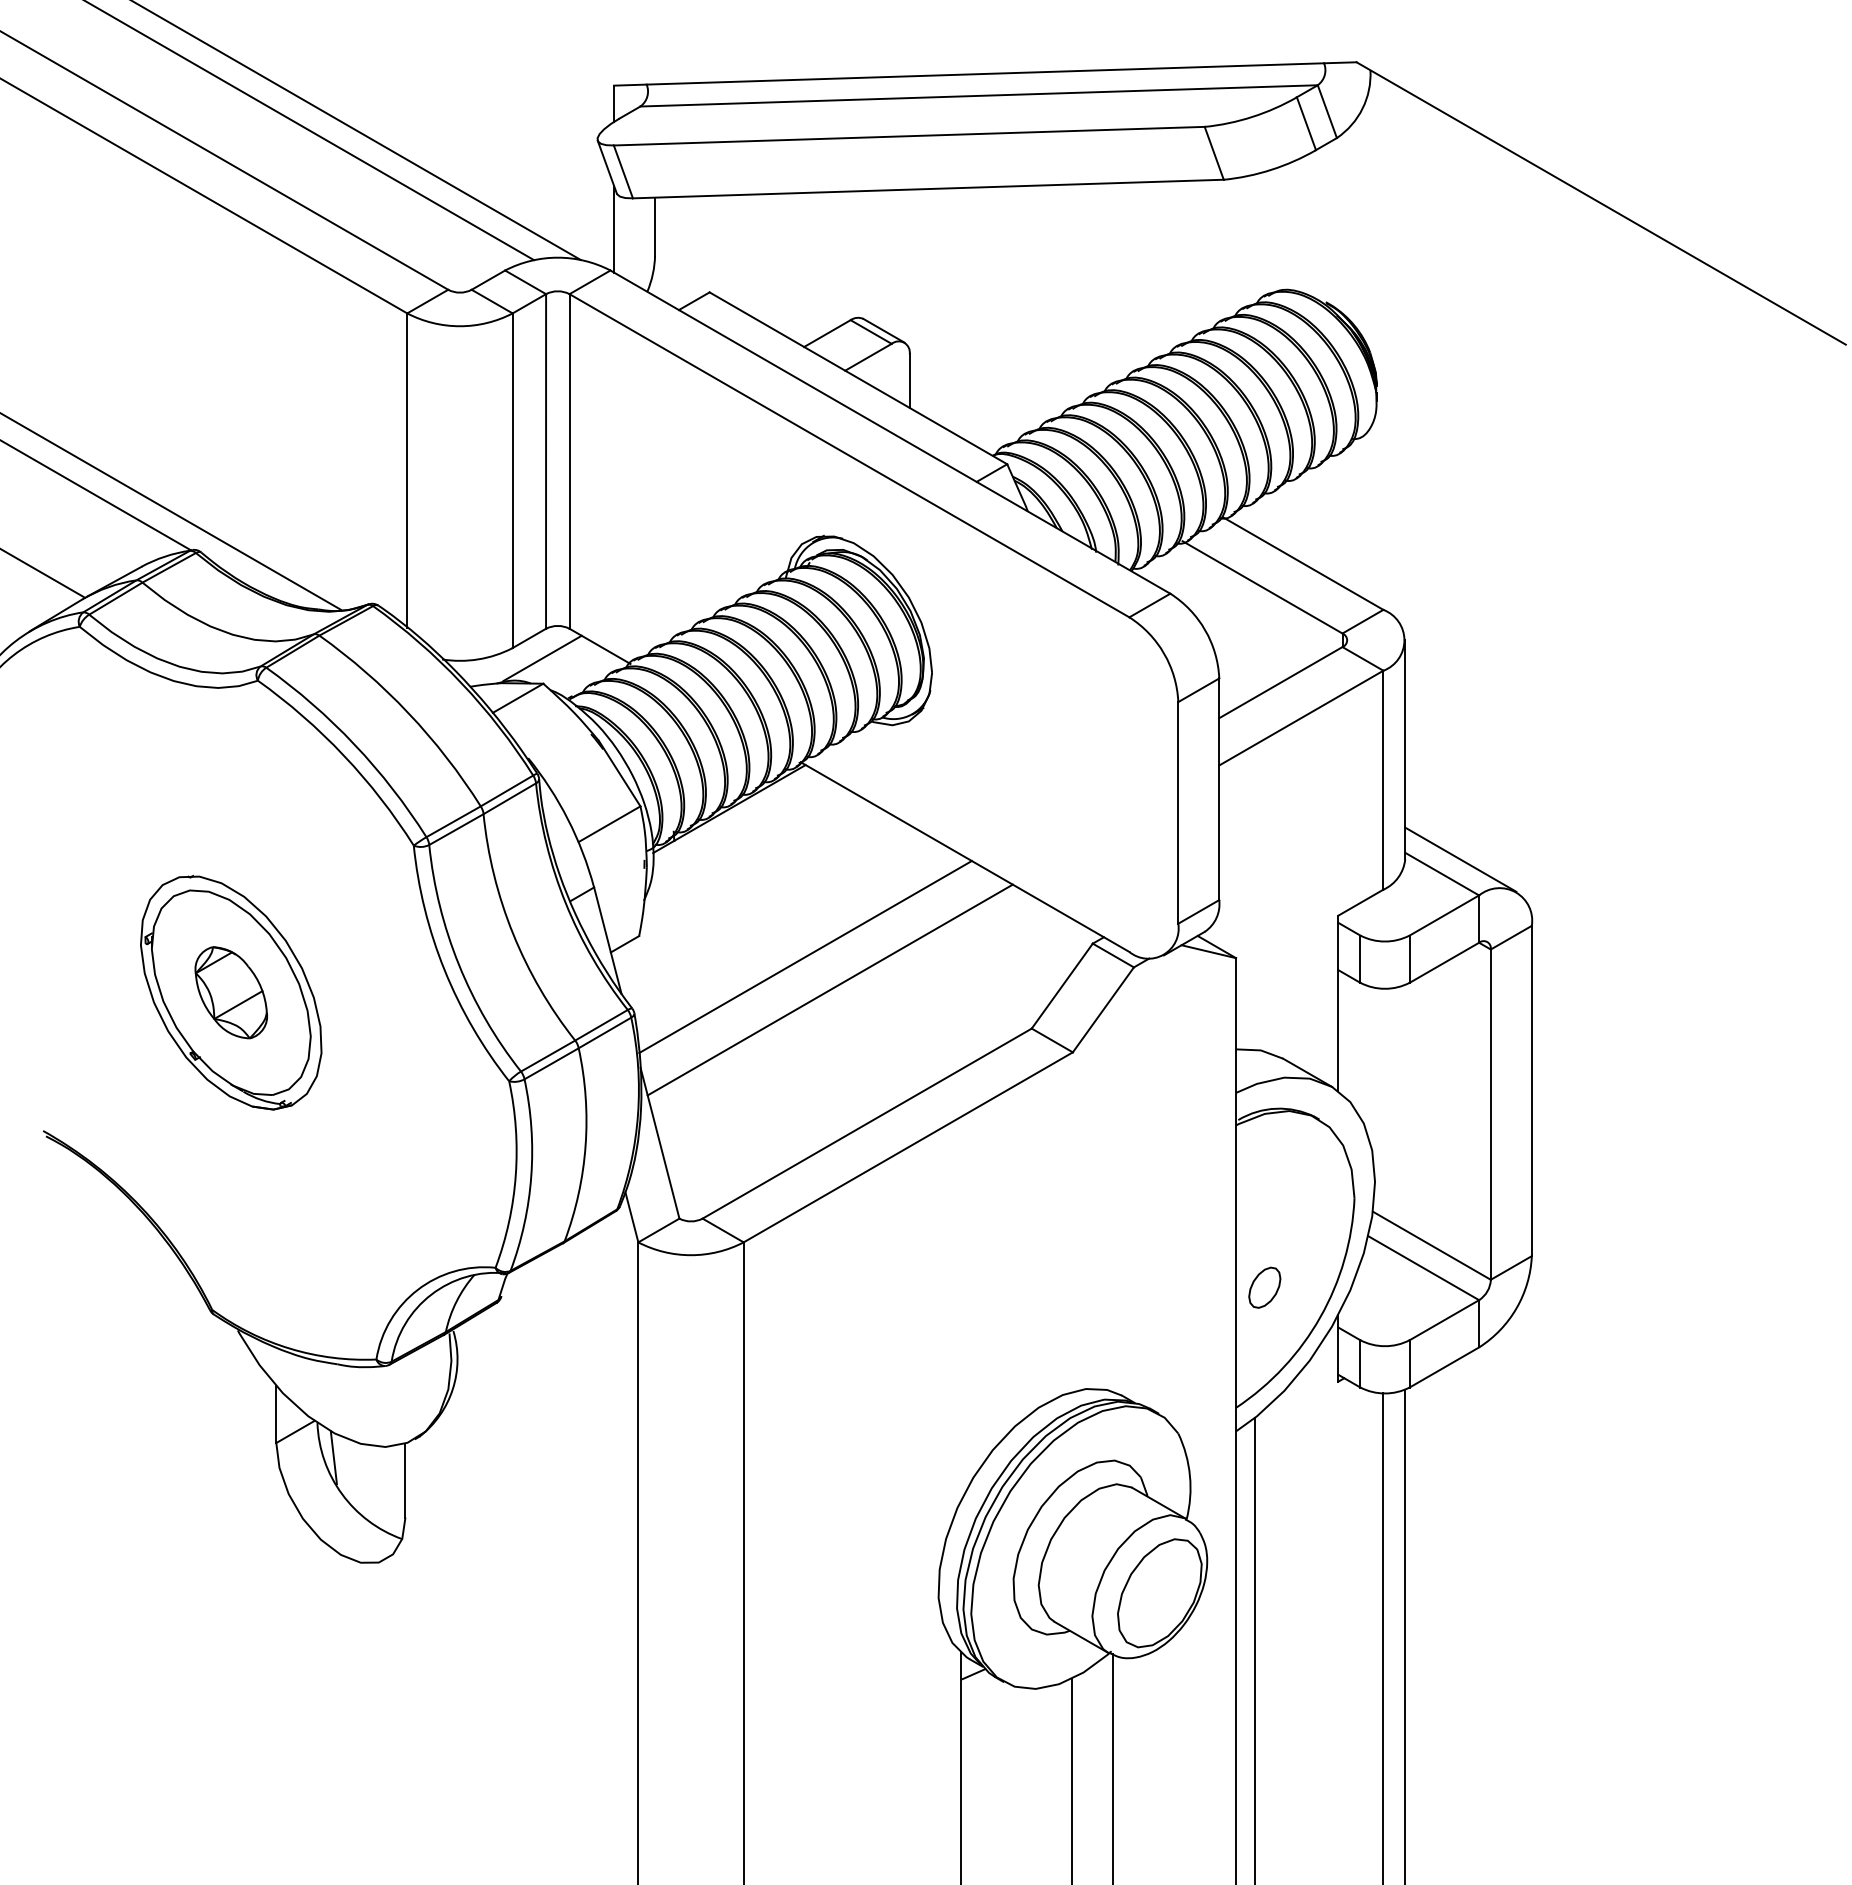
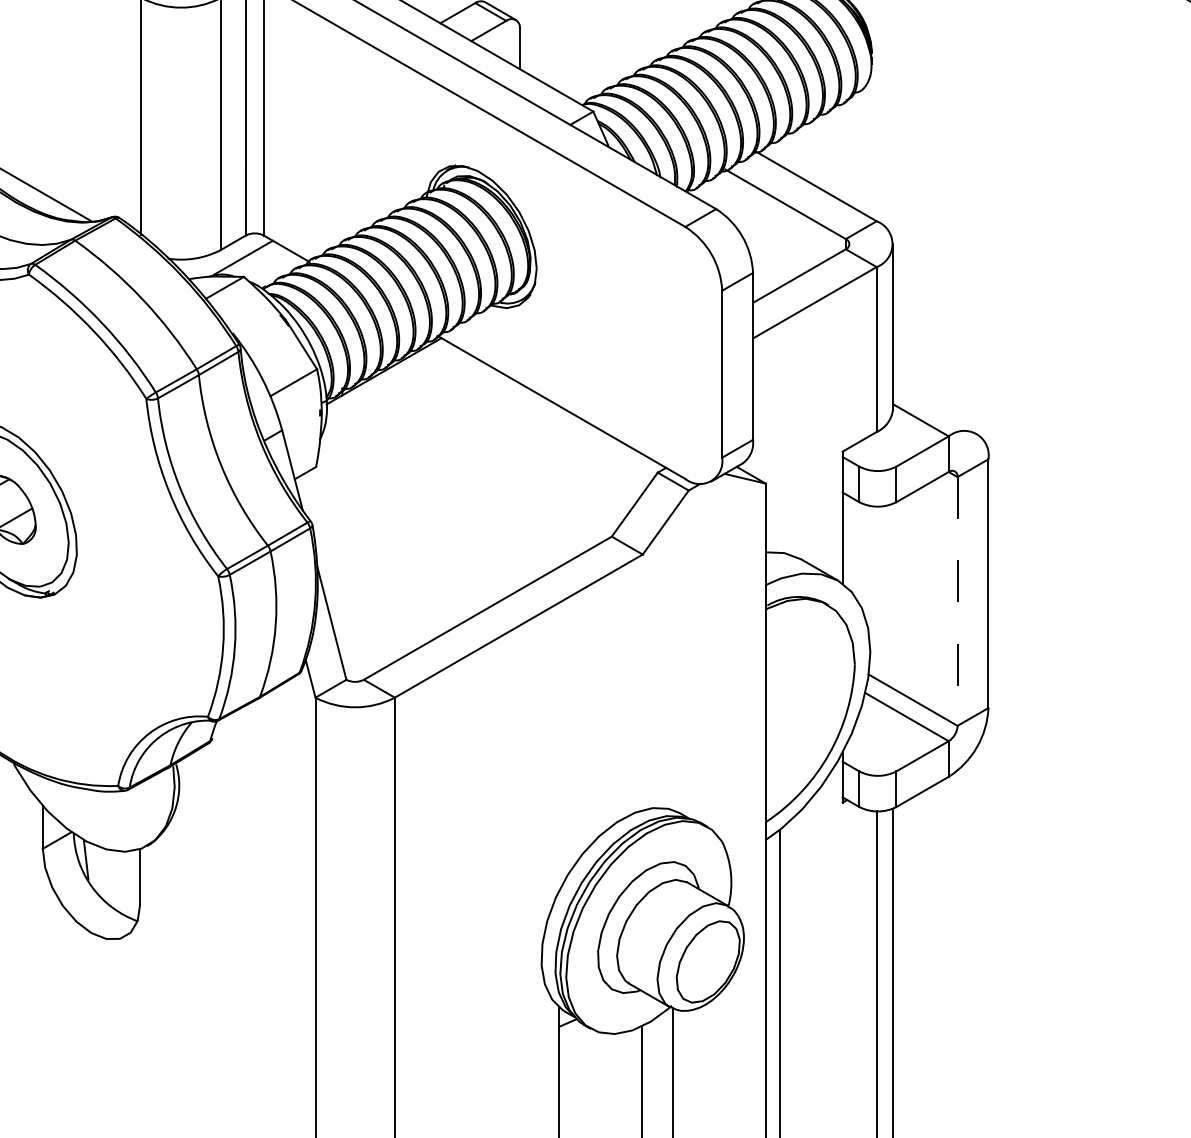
line: (1460, 859) -> (934, 409), removed
line: (805, 957) -> (441, 483), removed
line: (829, 989) -> (459, 507), removed
line: (1490, 1115) -> (957, 602), solid -> dashed
part: (1264, 1287) -> (787, 731), removed

